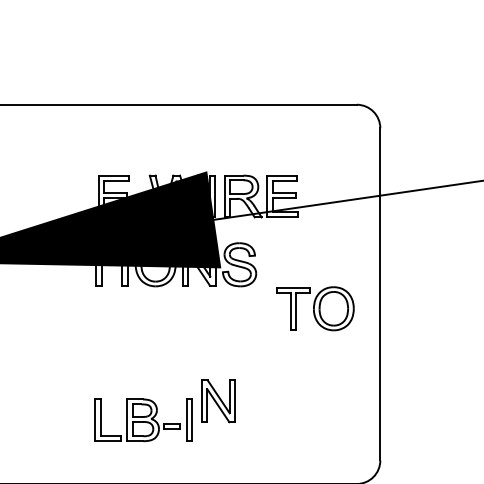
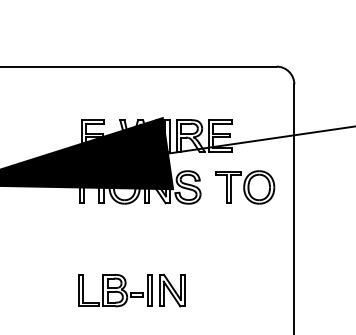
part: (315, 308) -> (245, 187), moved
part: (143, 420) -> (115, 290), moved

